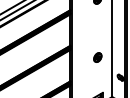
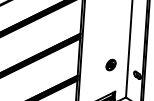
part: (97, 57) -> (110, 64), moved

